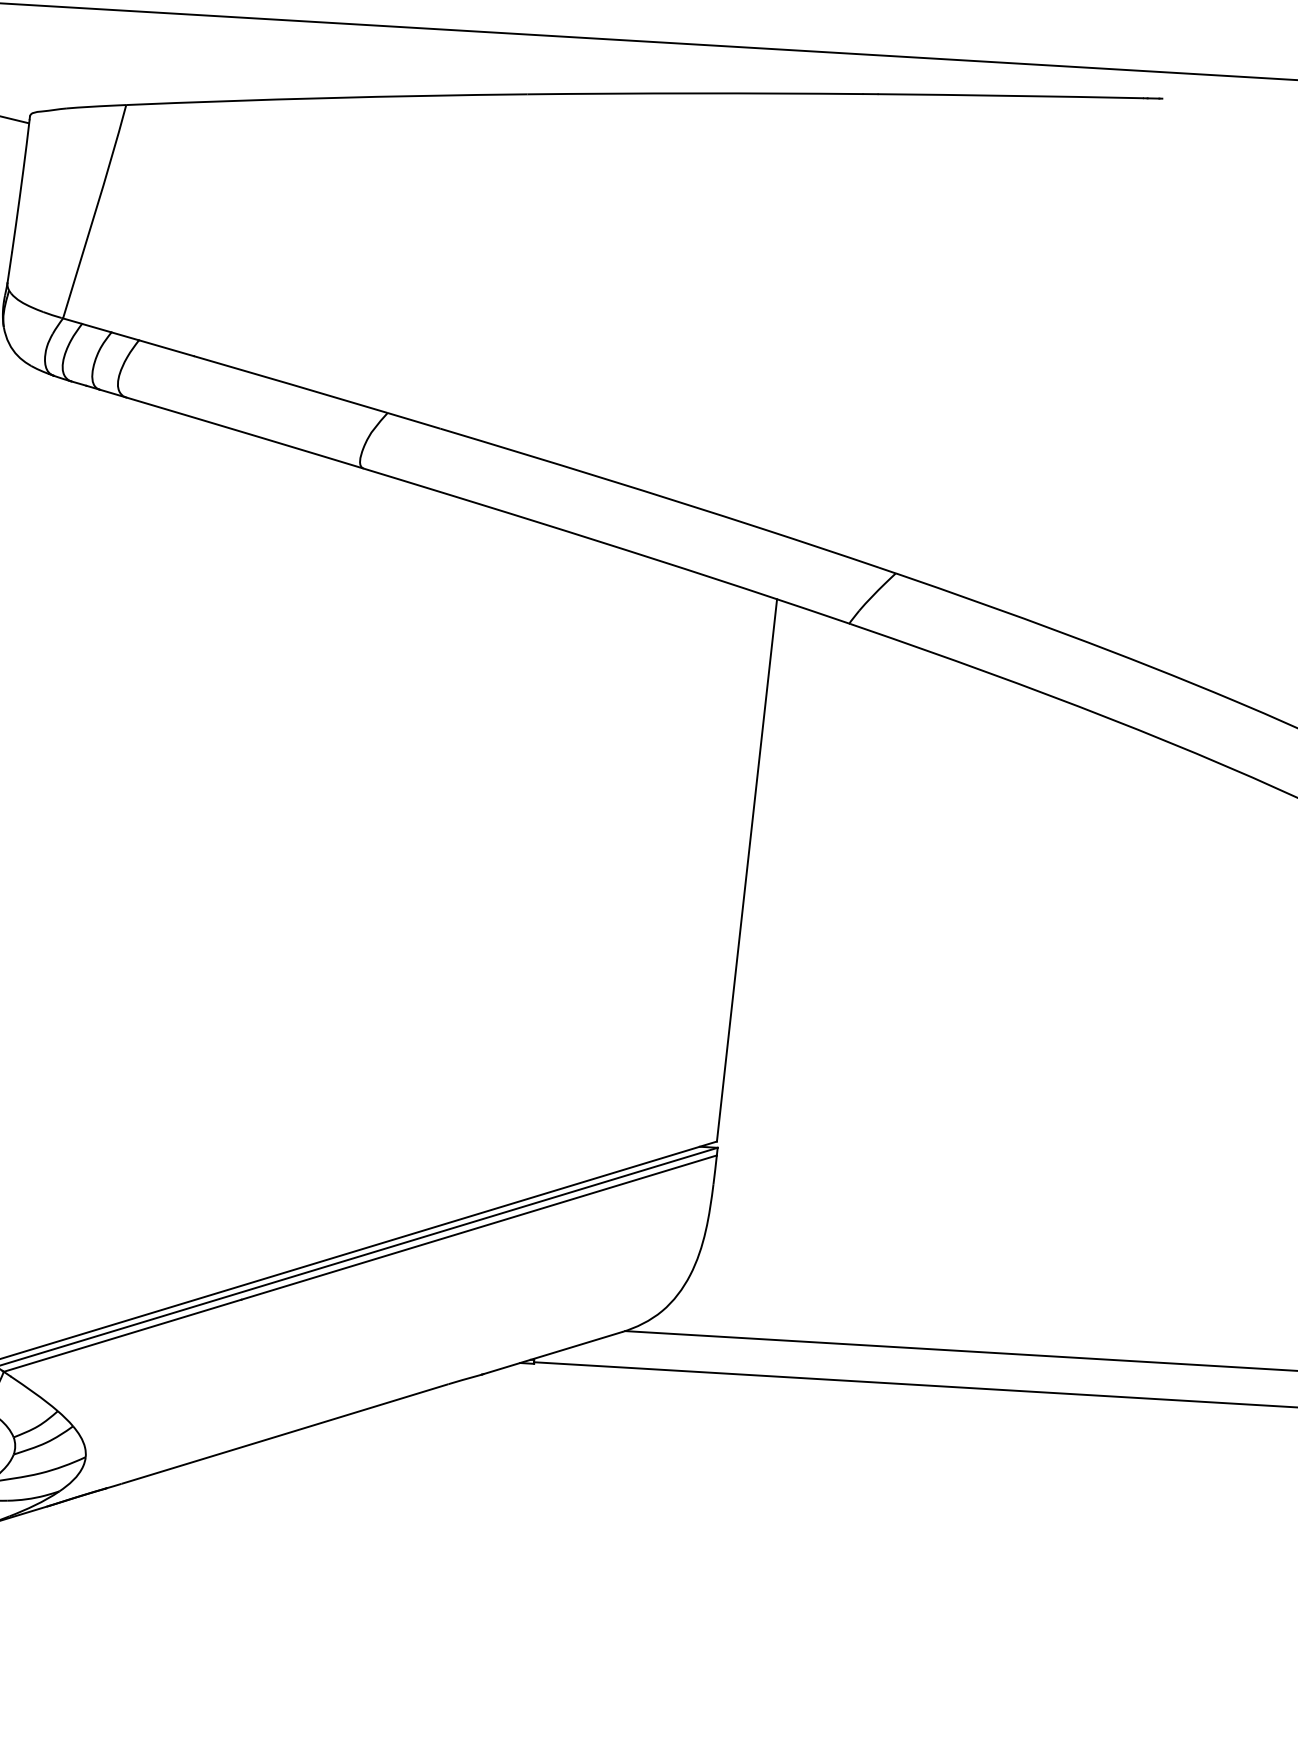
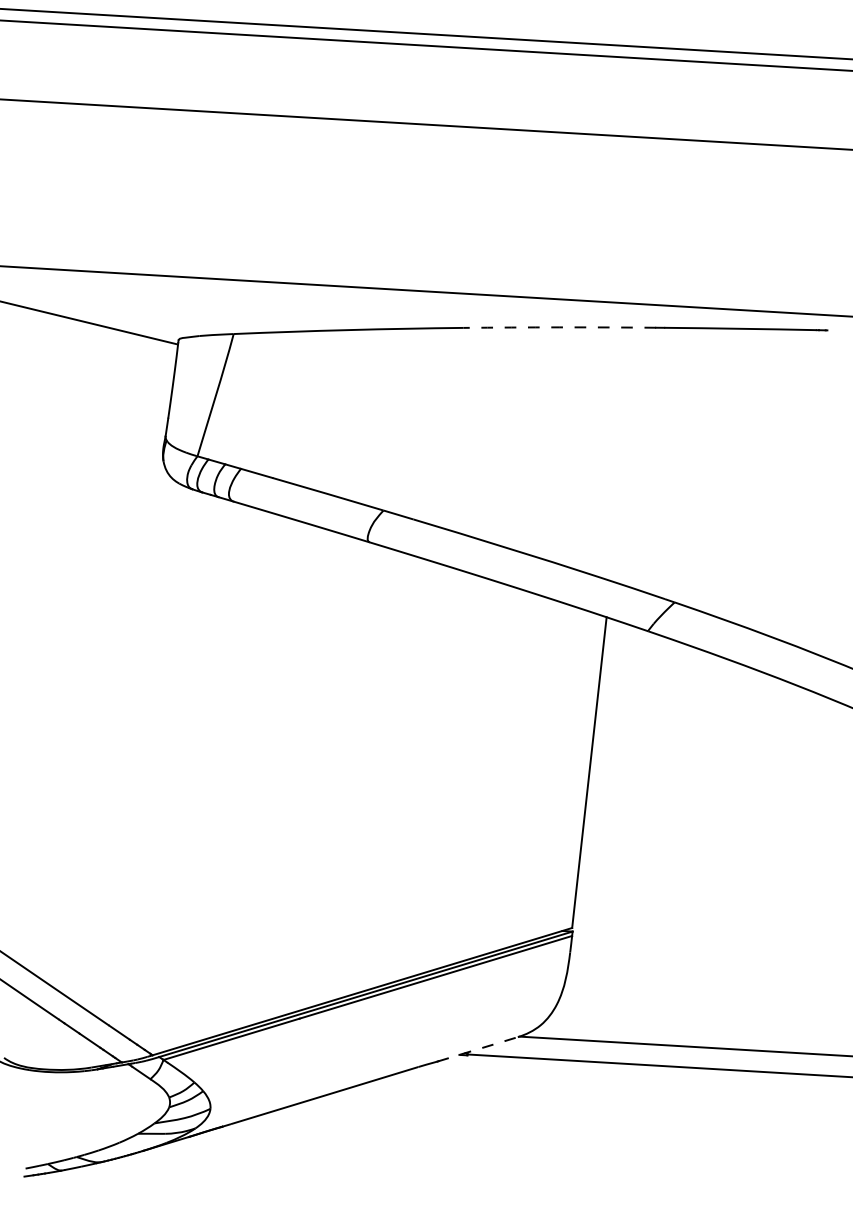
arc: (694, 93) -> (559, 327), solid -> dashed
line: (551, 1353) -> (477, 1049), solid -> dashed

